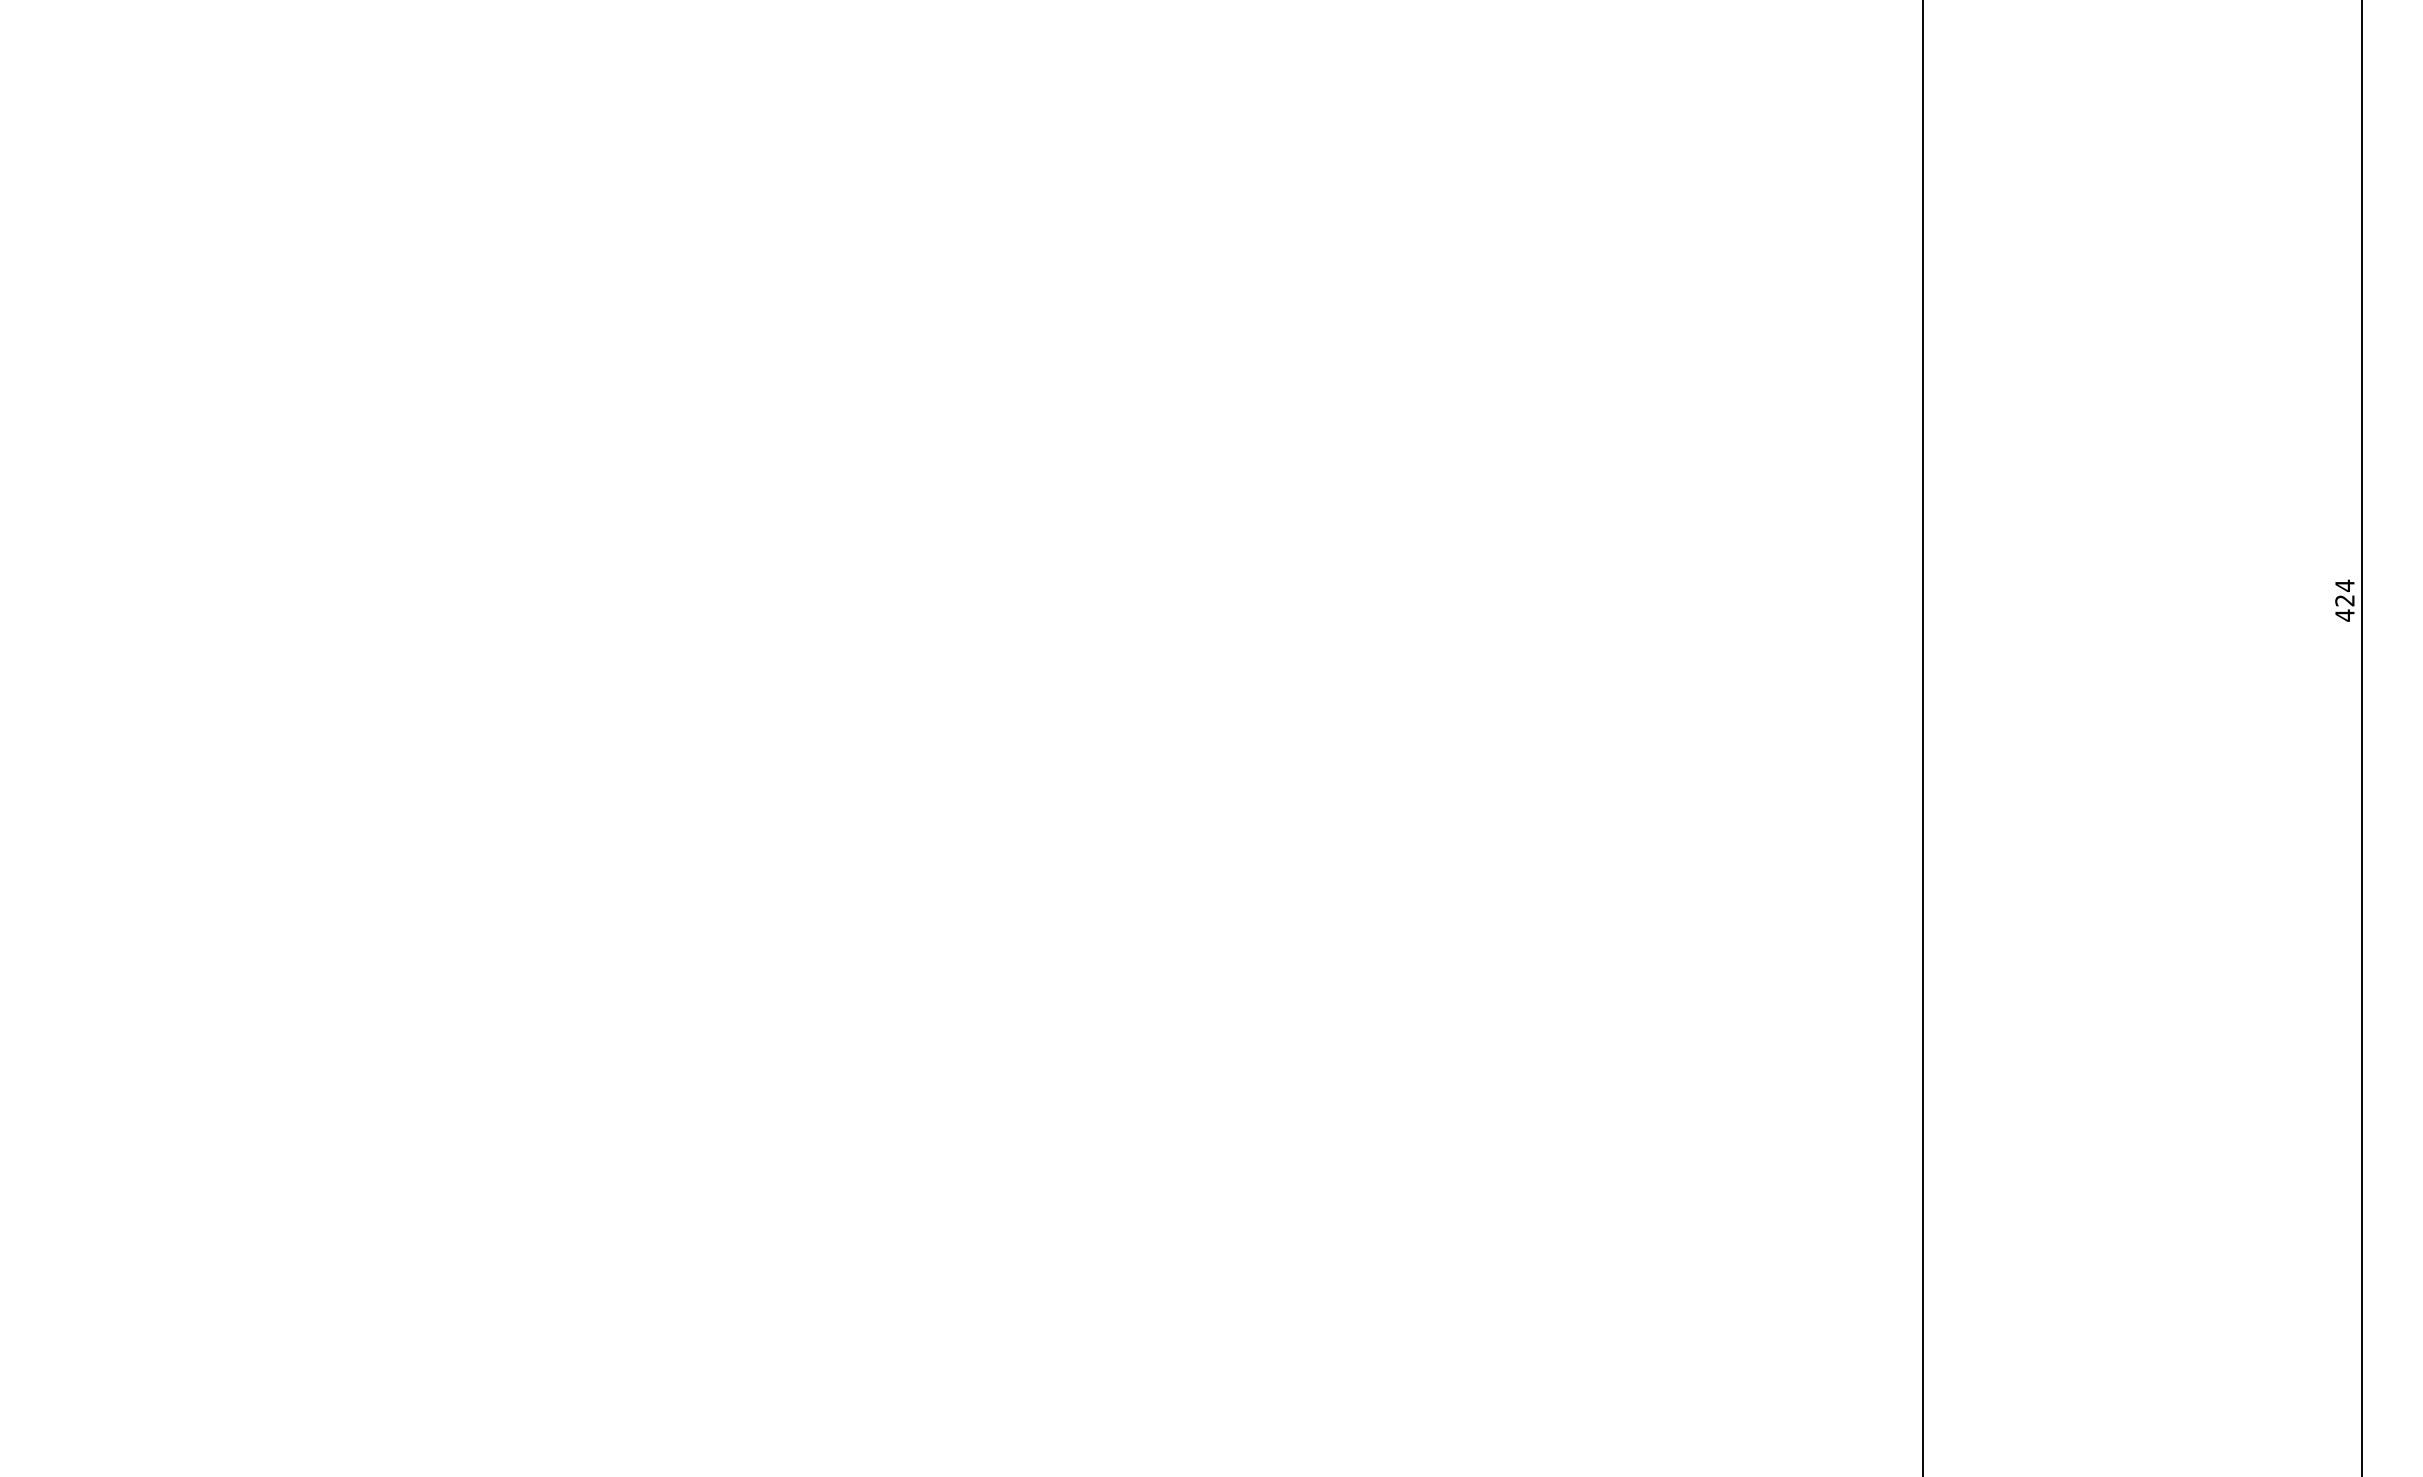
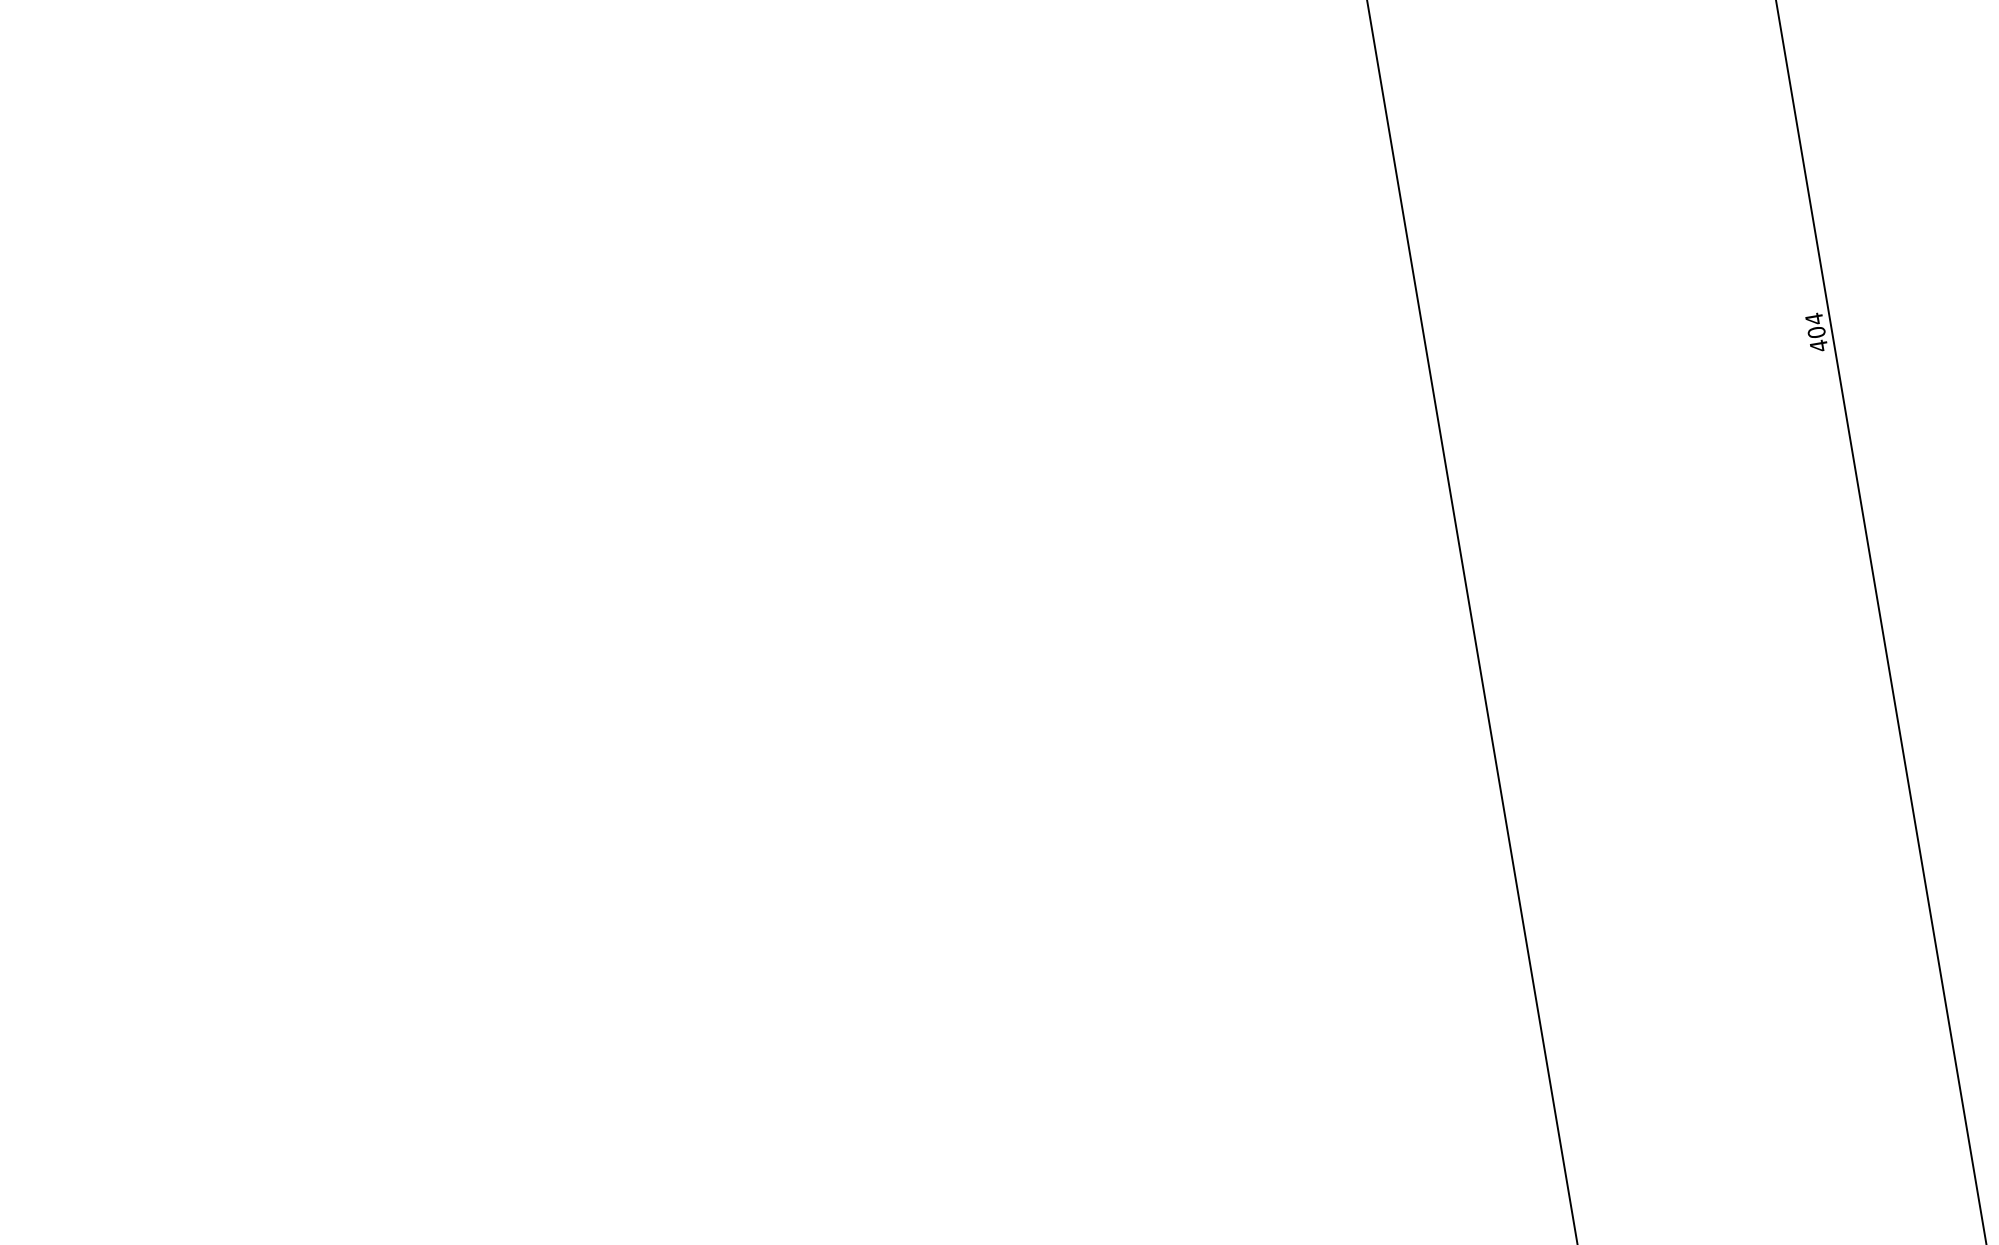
text: (2344, 600) -> (1816, 332), 424 -> 404

